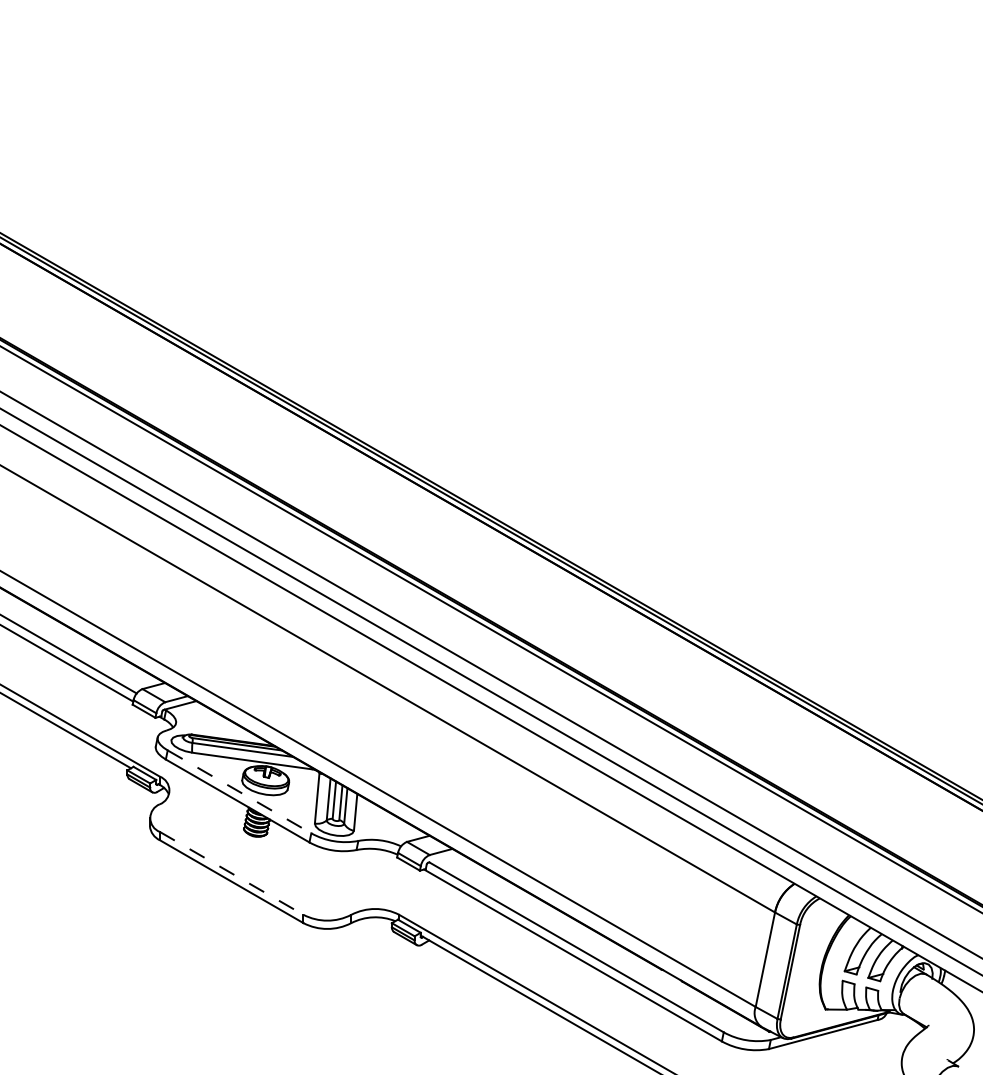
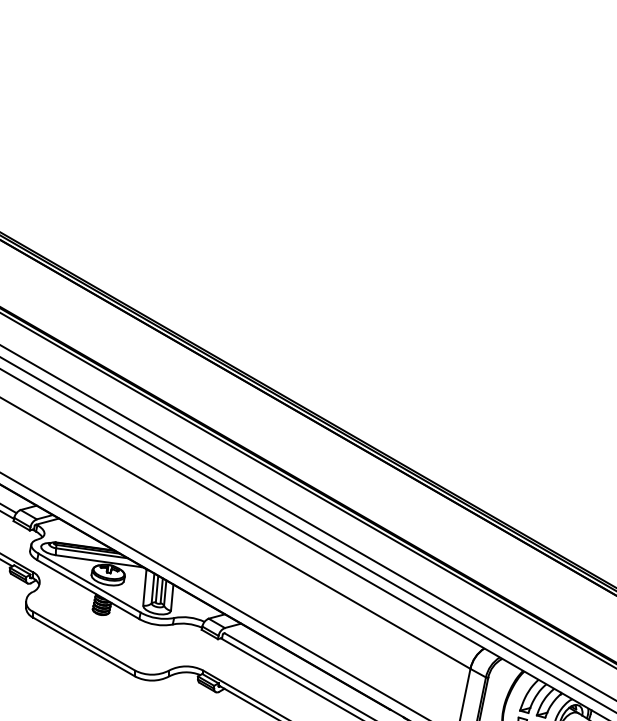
line: (239, 791) -> (89, 582), dashed -> solid
line: (231, 873) -> (83, 641), dashed -> solid

